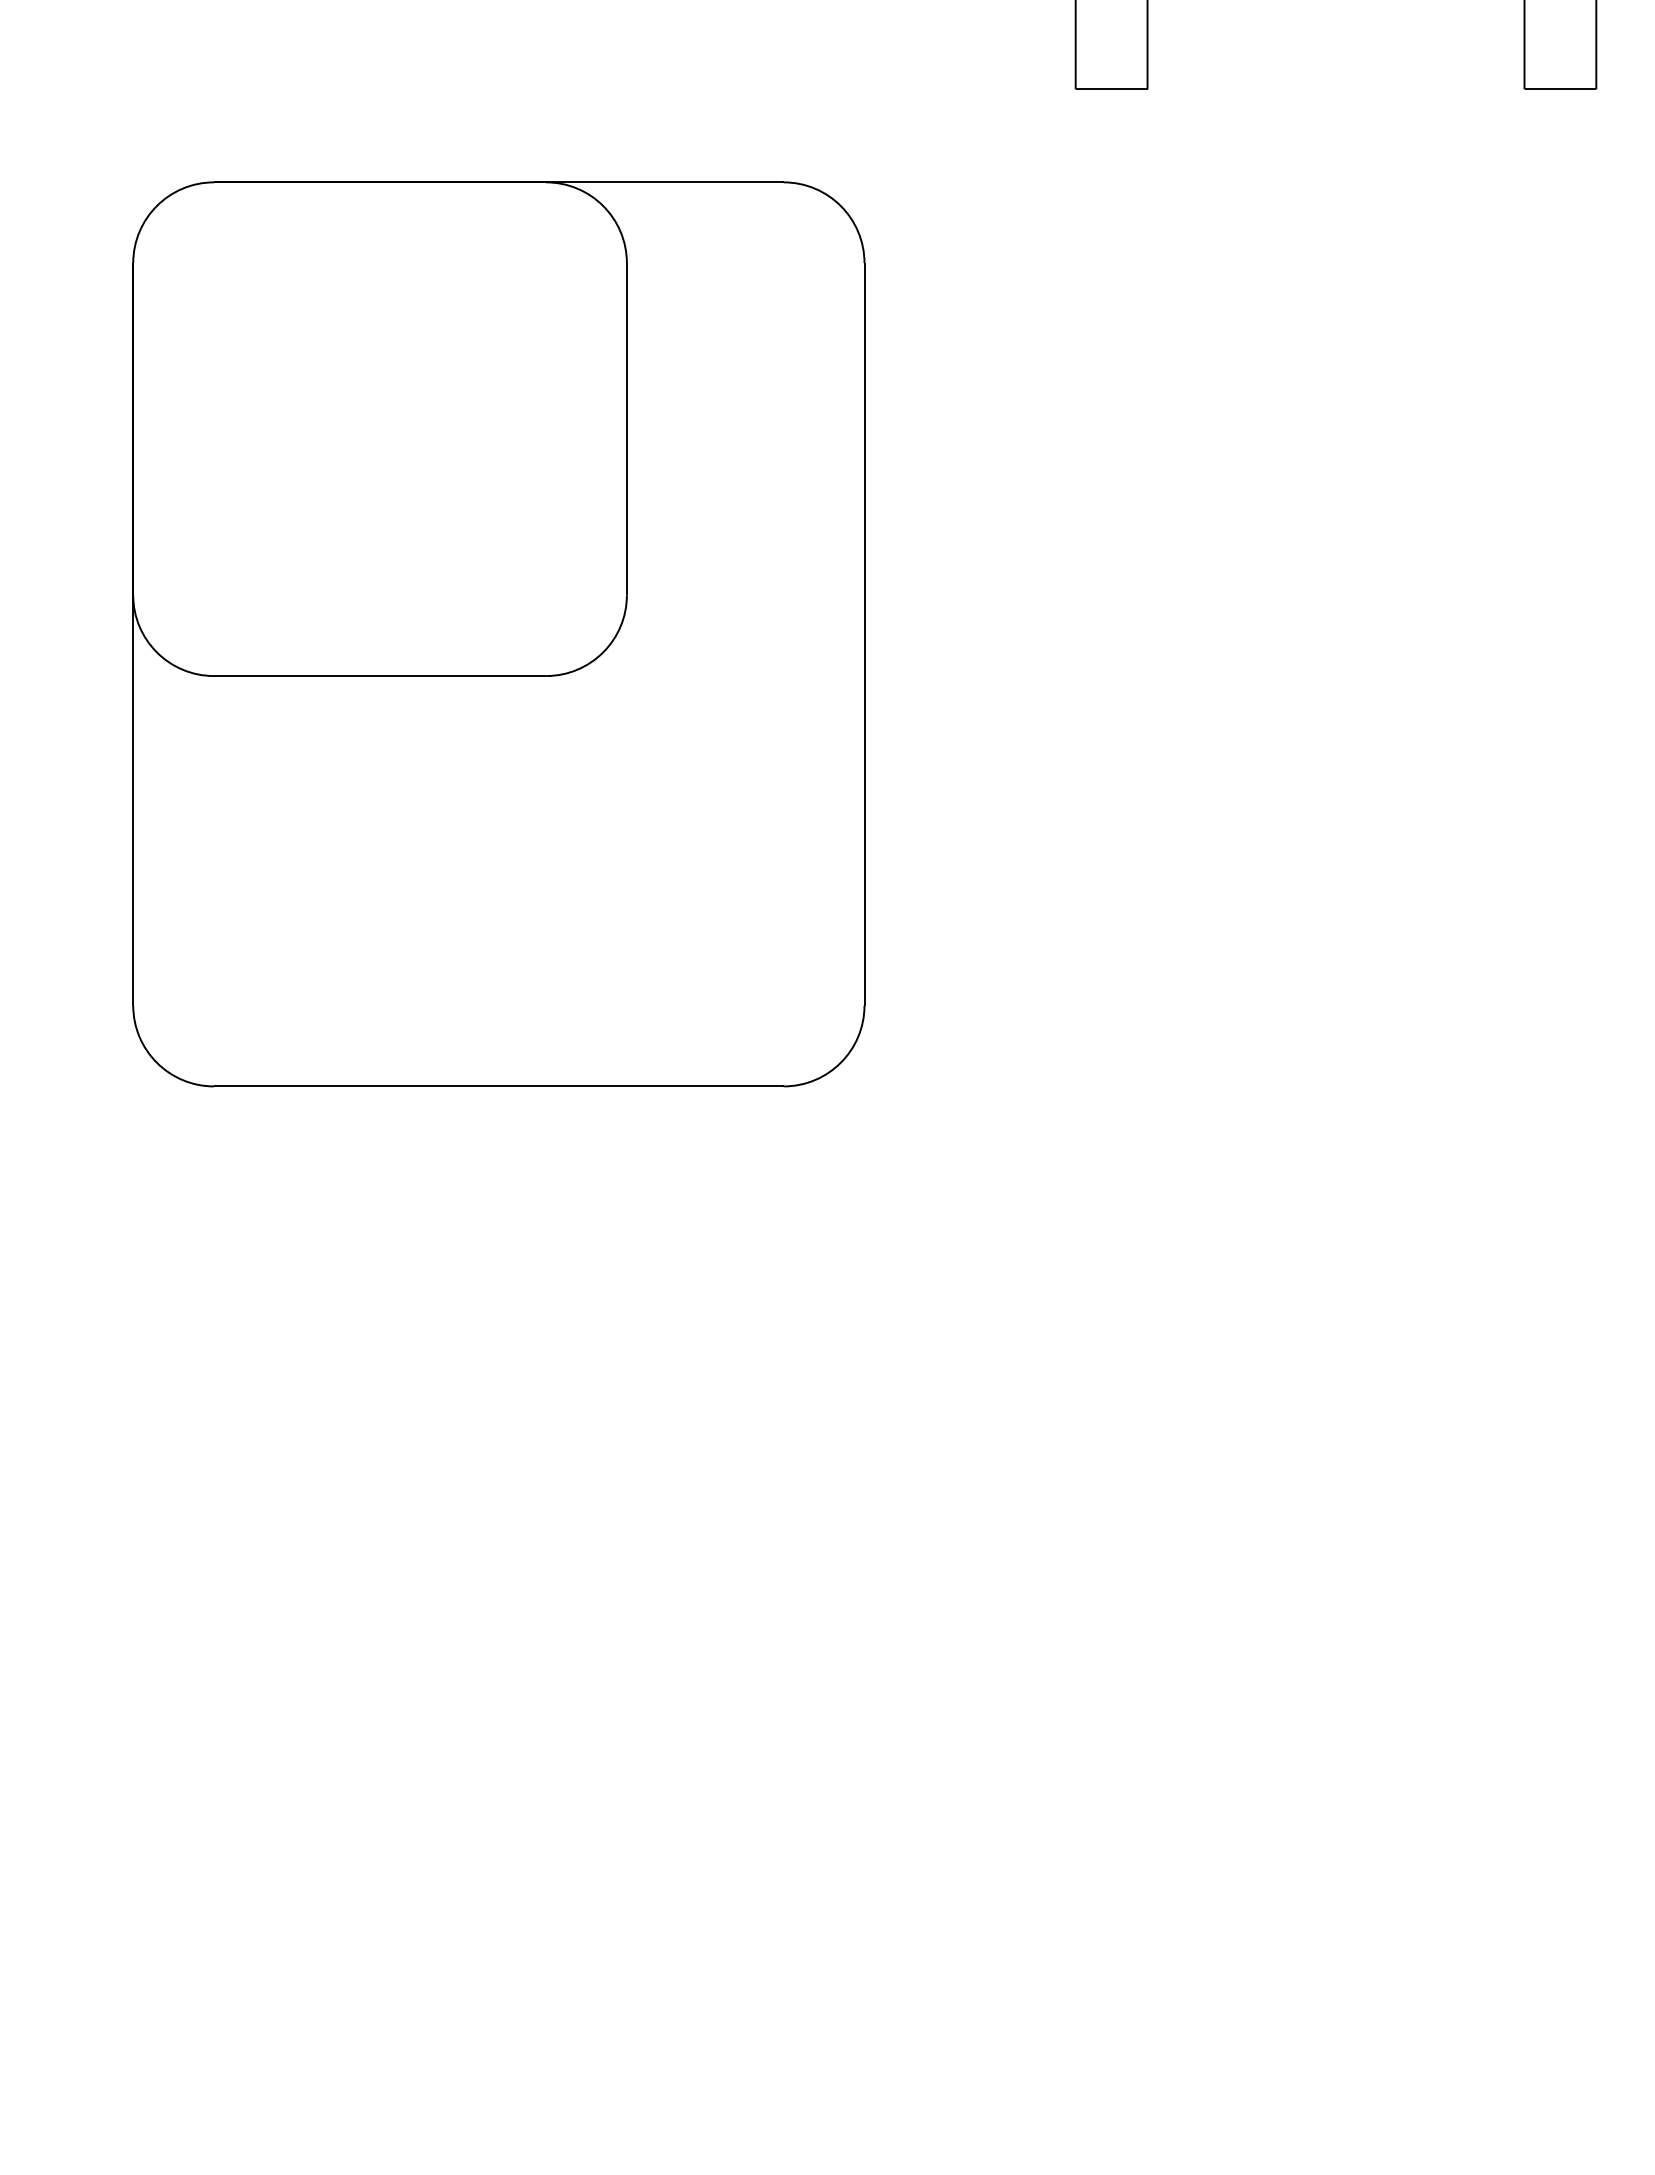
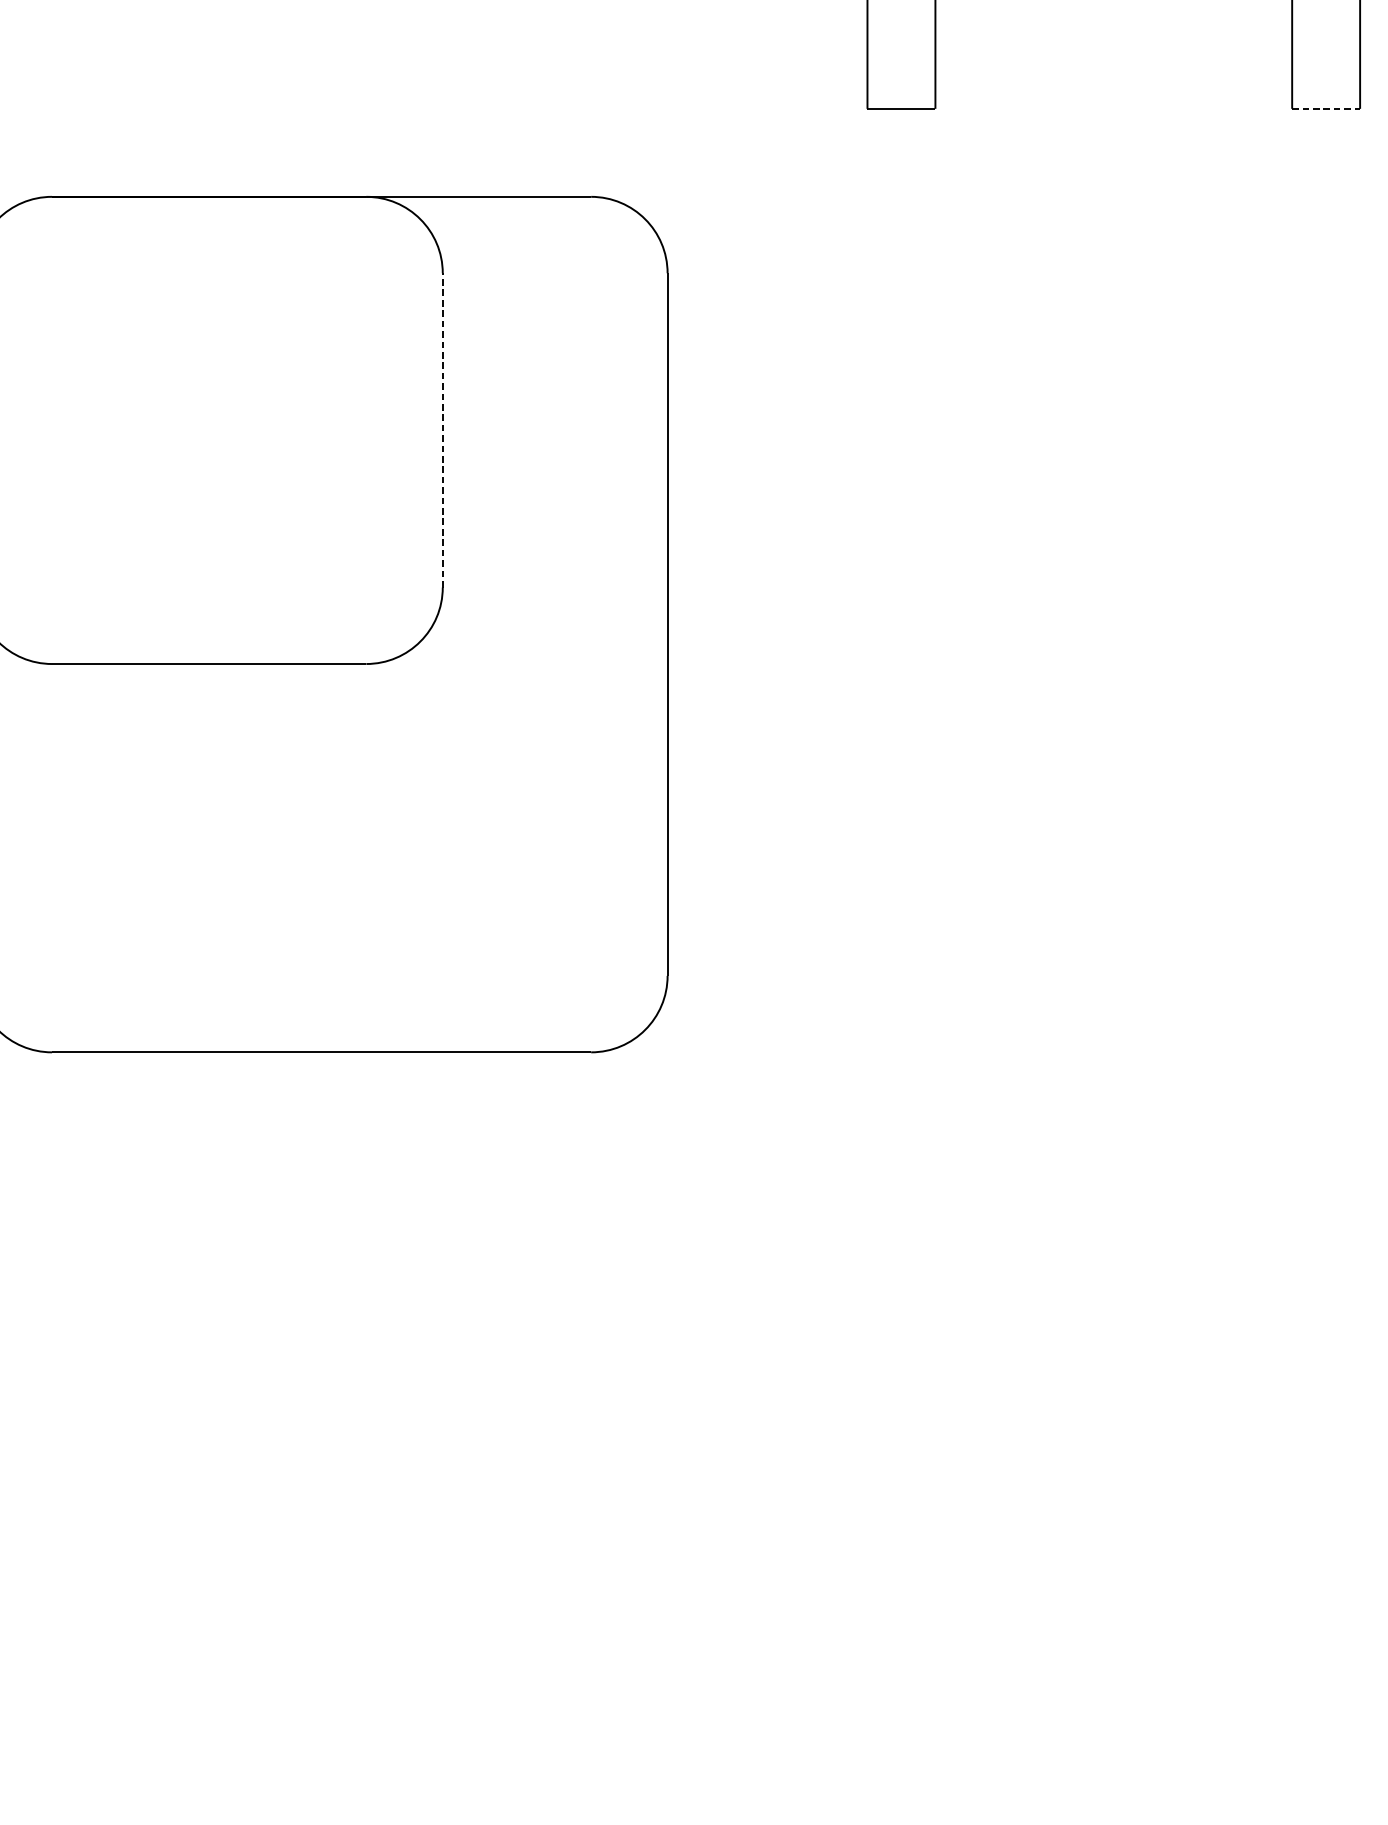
line: (1560, 89) -> (1326, 108), solid -> dashed
line: (626, 428) -> (442, 429), solid -> dashed

